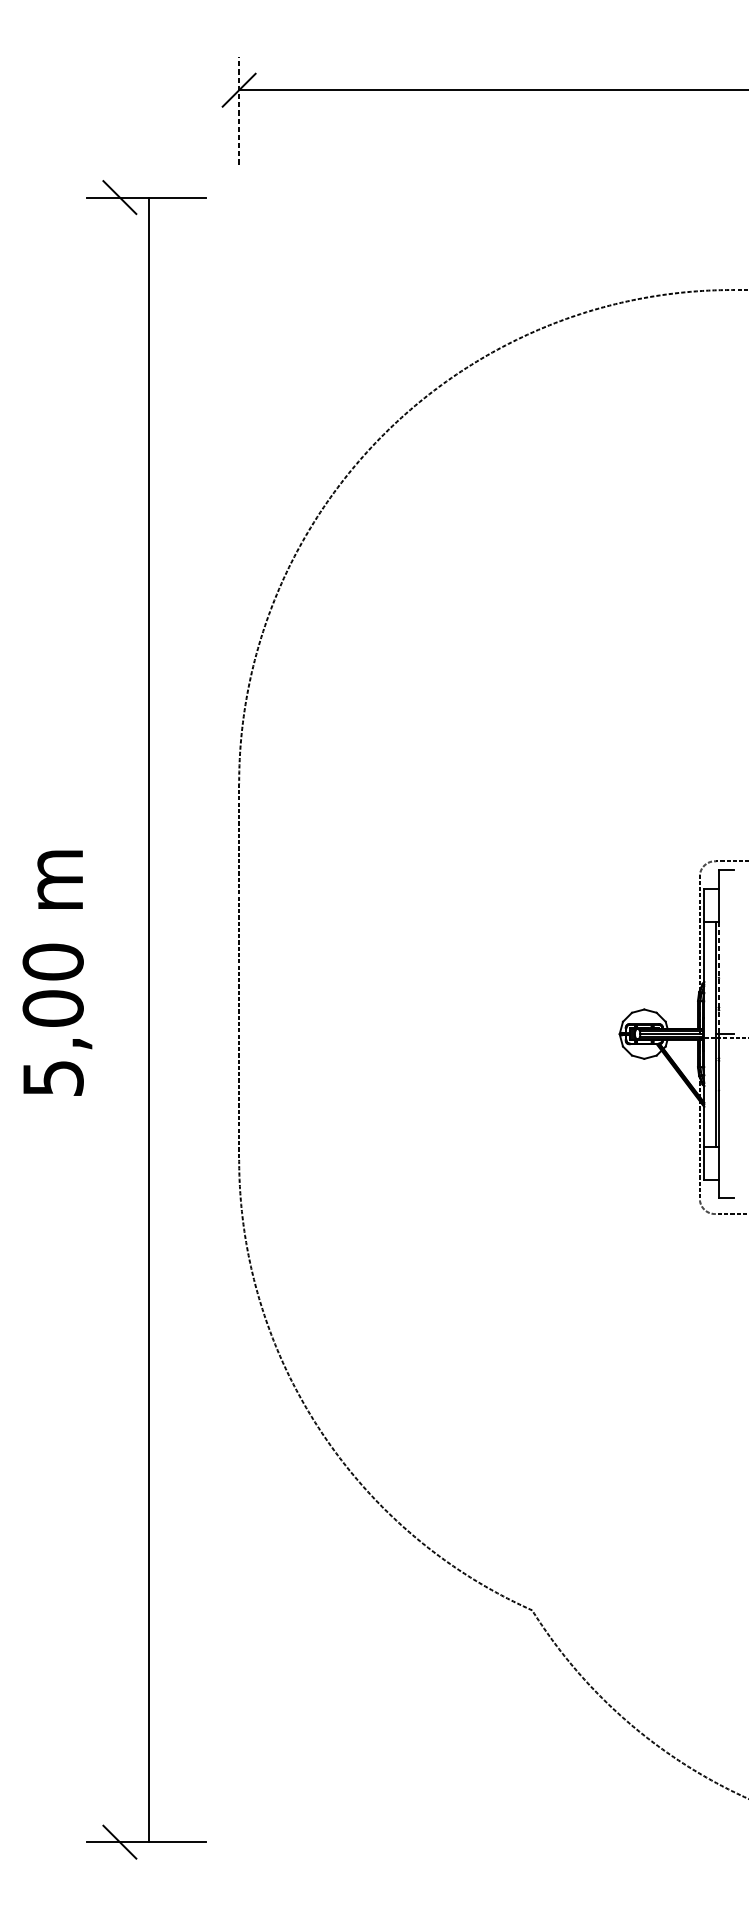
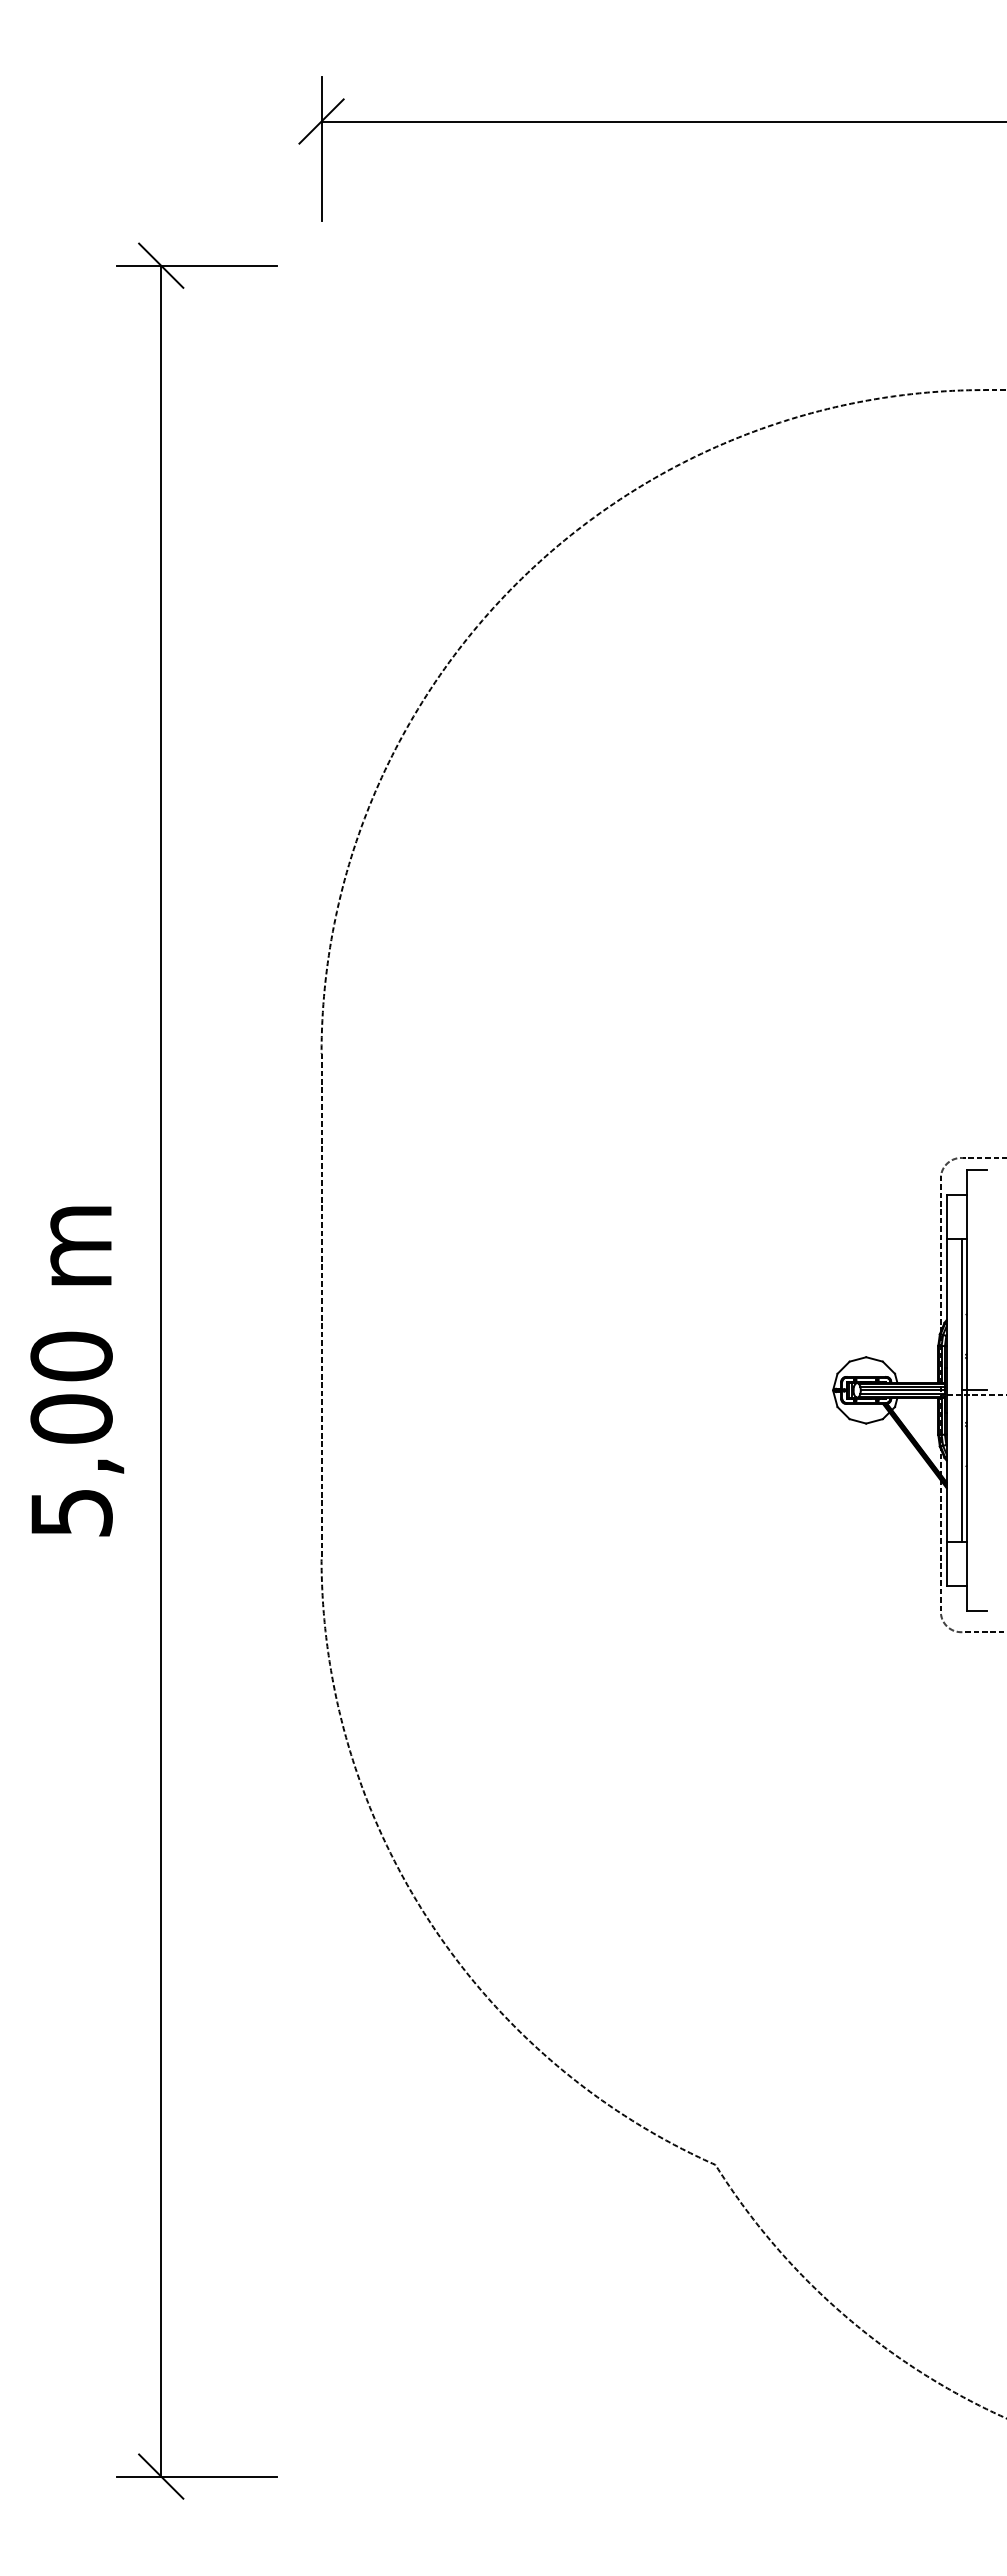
line: (239, 110) -> (321, 148), dashed -> solid
text: (57, 973) -> (77, 1371), moved
line: (718, 977) -> (966, 1314), dashed -> solid
line: (149, 1019) -> (161, 1370), moved

